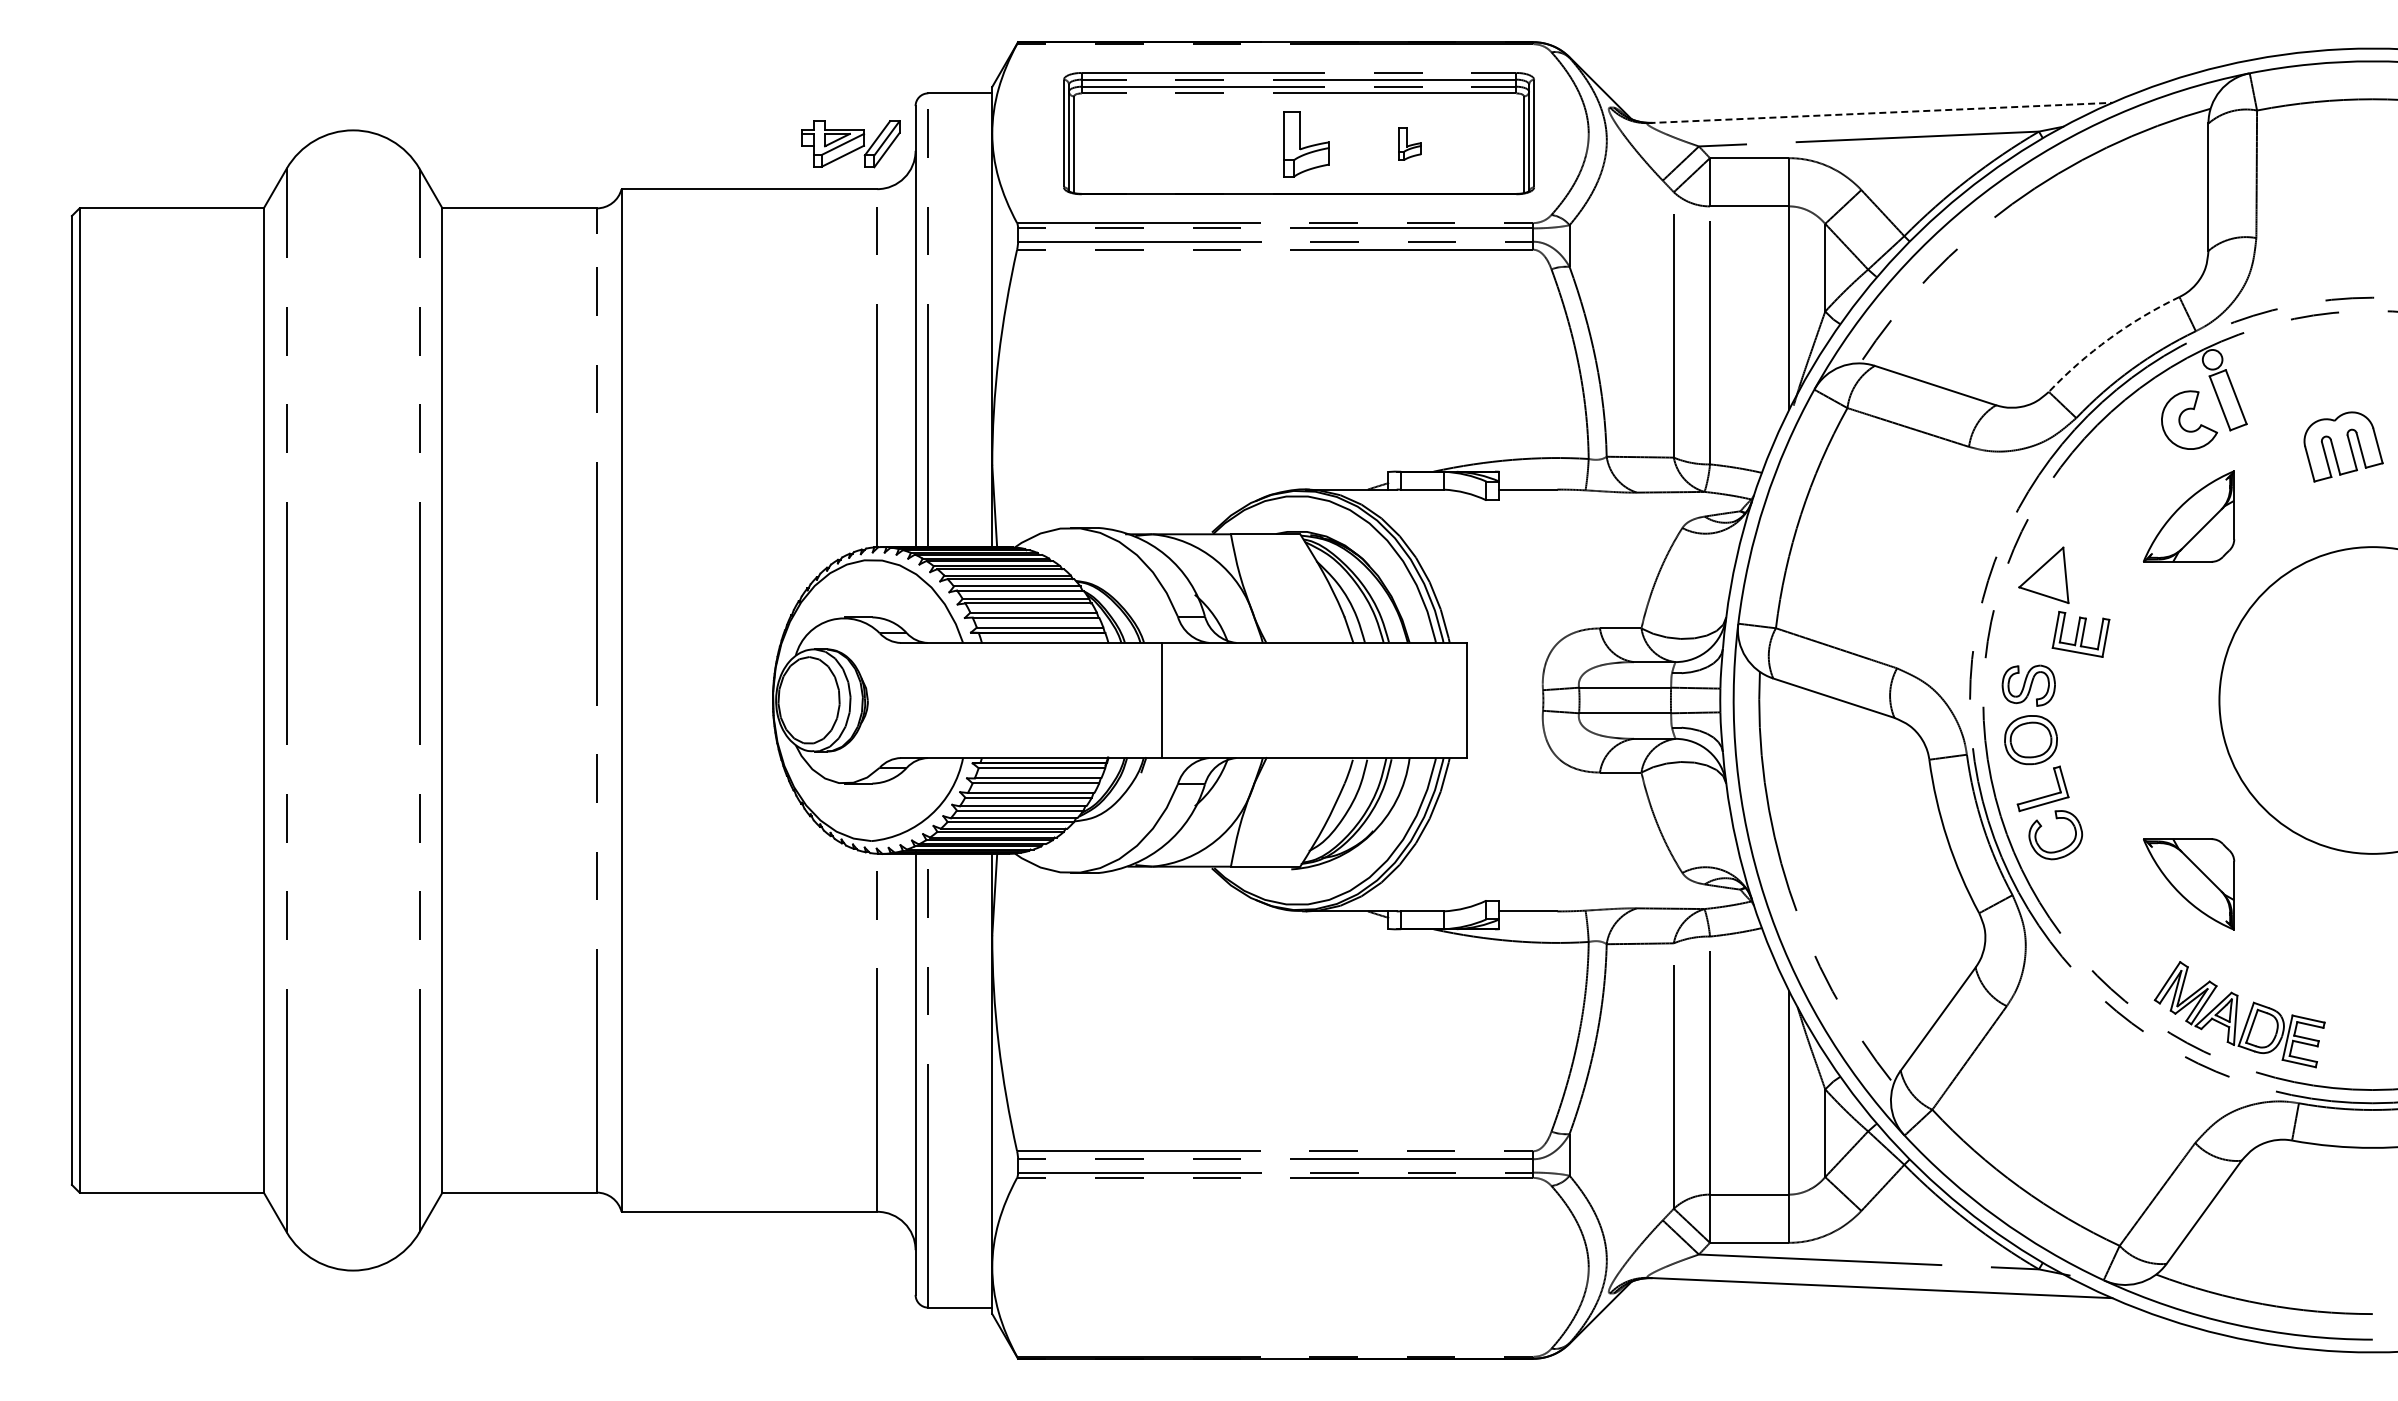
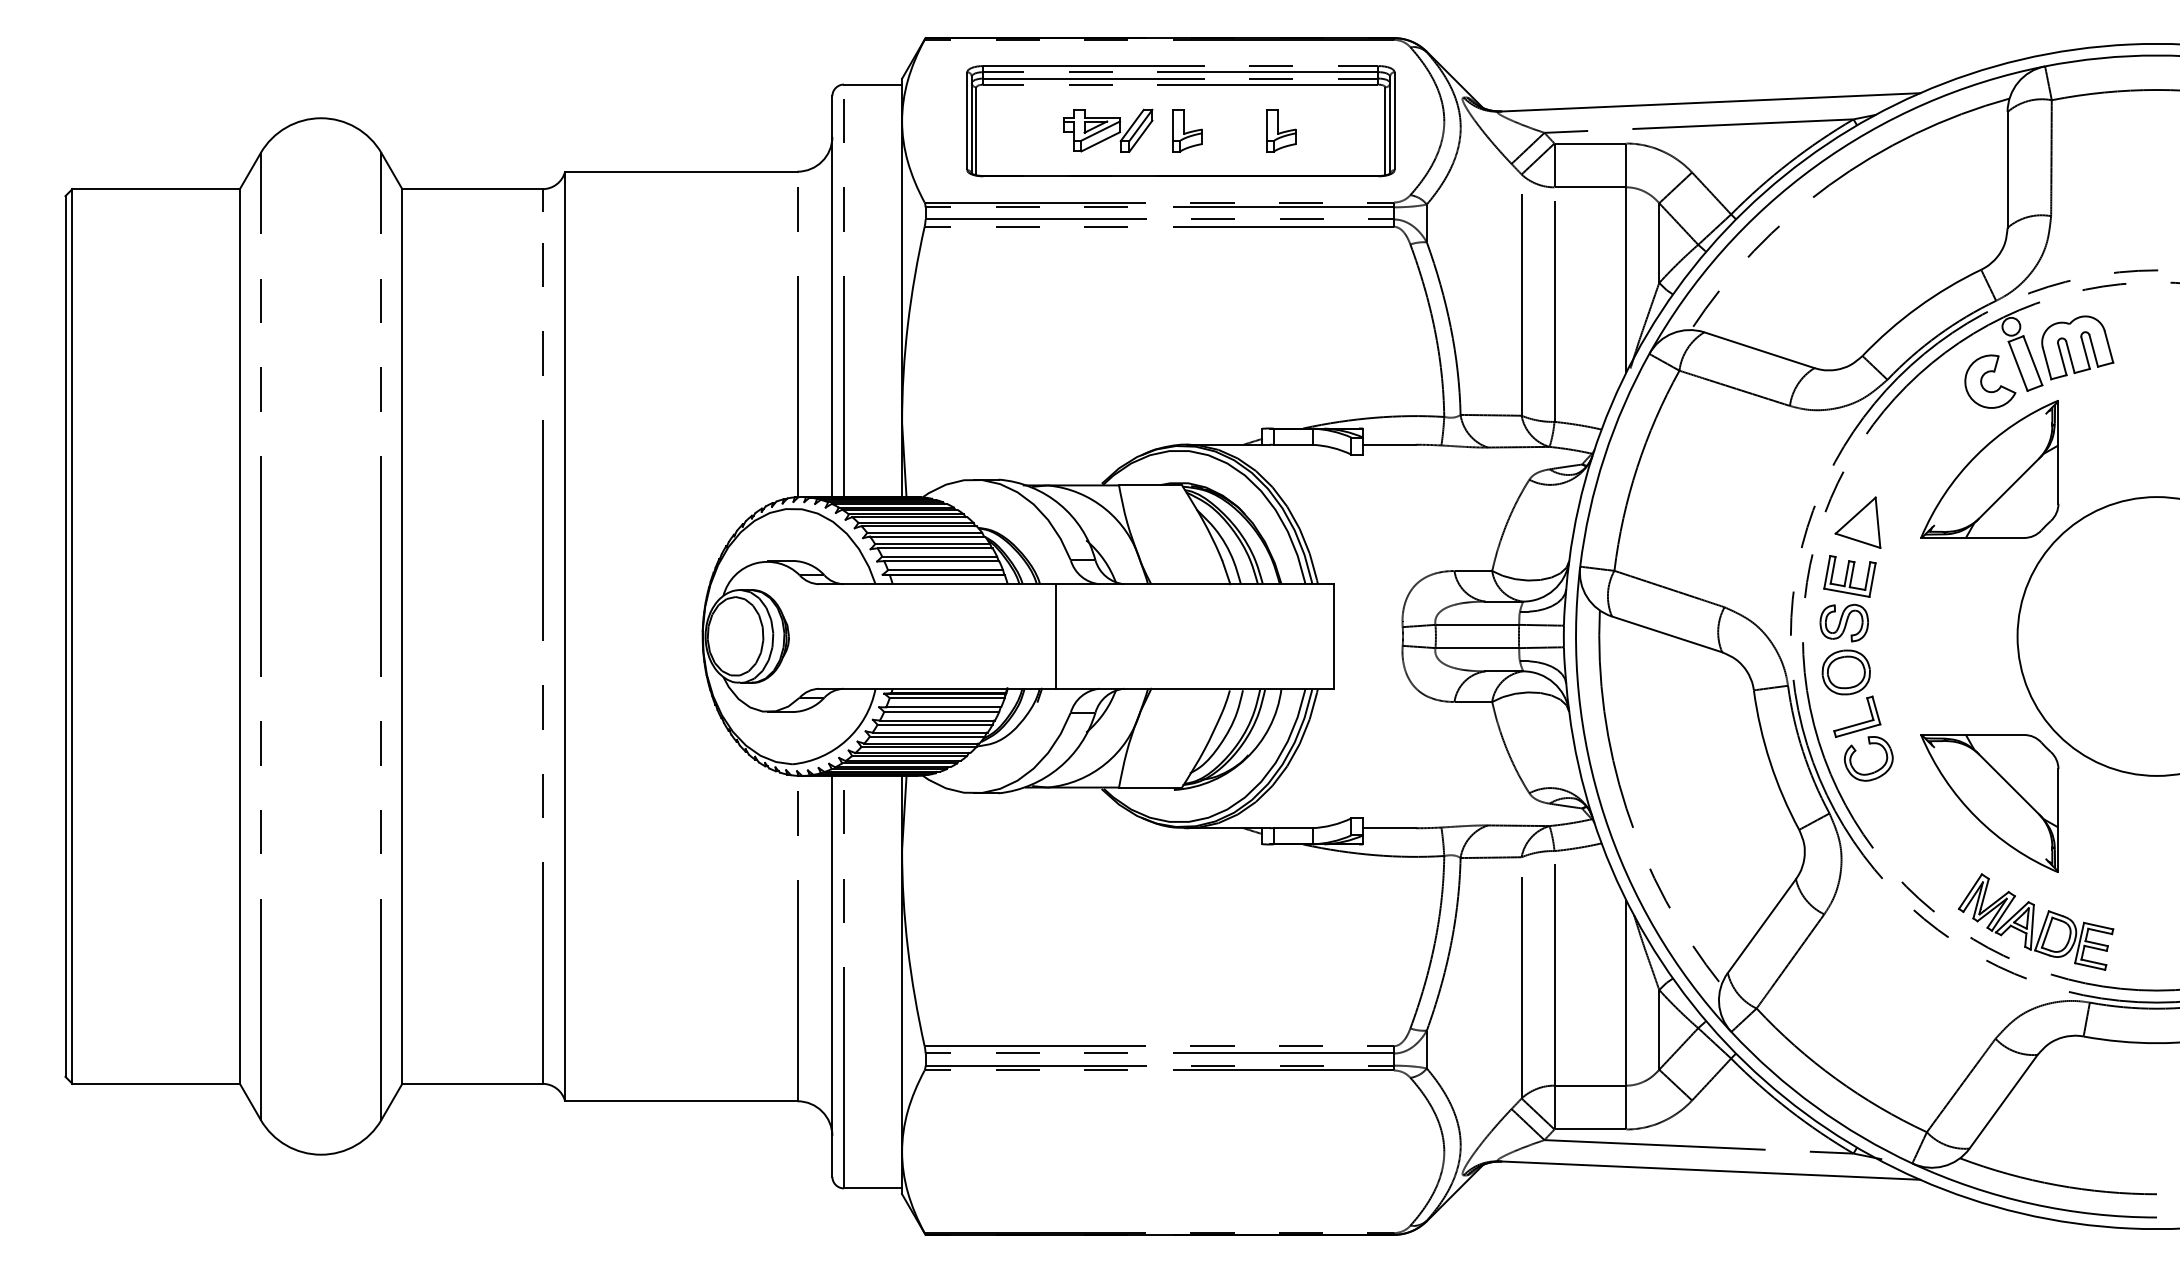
line: (1880, 112) -> (1709, 102), dashed -> solid
part: (1306, 143) -> (1187, 130), size x0.71
part: (1409, 143) -> (1281, 130), size x1.43
part: (850, 144) -> (1107, 131), moved
arc: (2109, 338) -> (1917, 307), dashed -> solid
part: (2343, 446) -> (2077, 347), moved
part: (2188, 516) -> (1989, 469), size x1.67
part: (2080, 634) -> (1849, 576), moved
part: (2188, 884) -> (1989, 803), size x1.67

